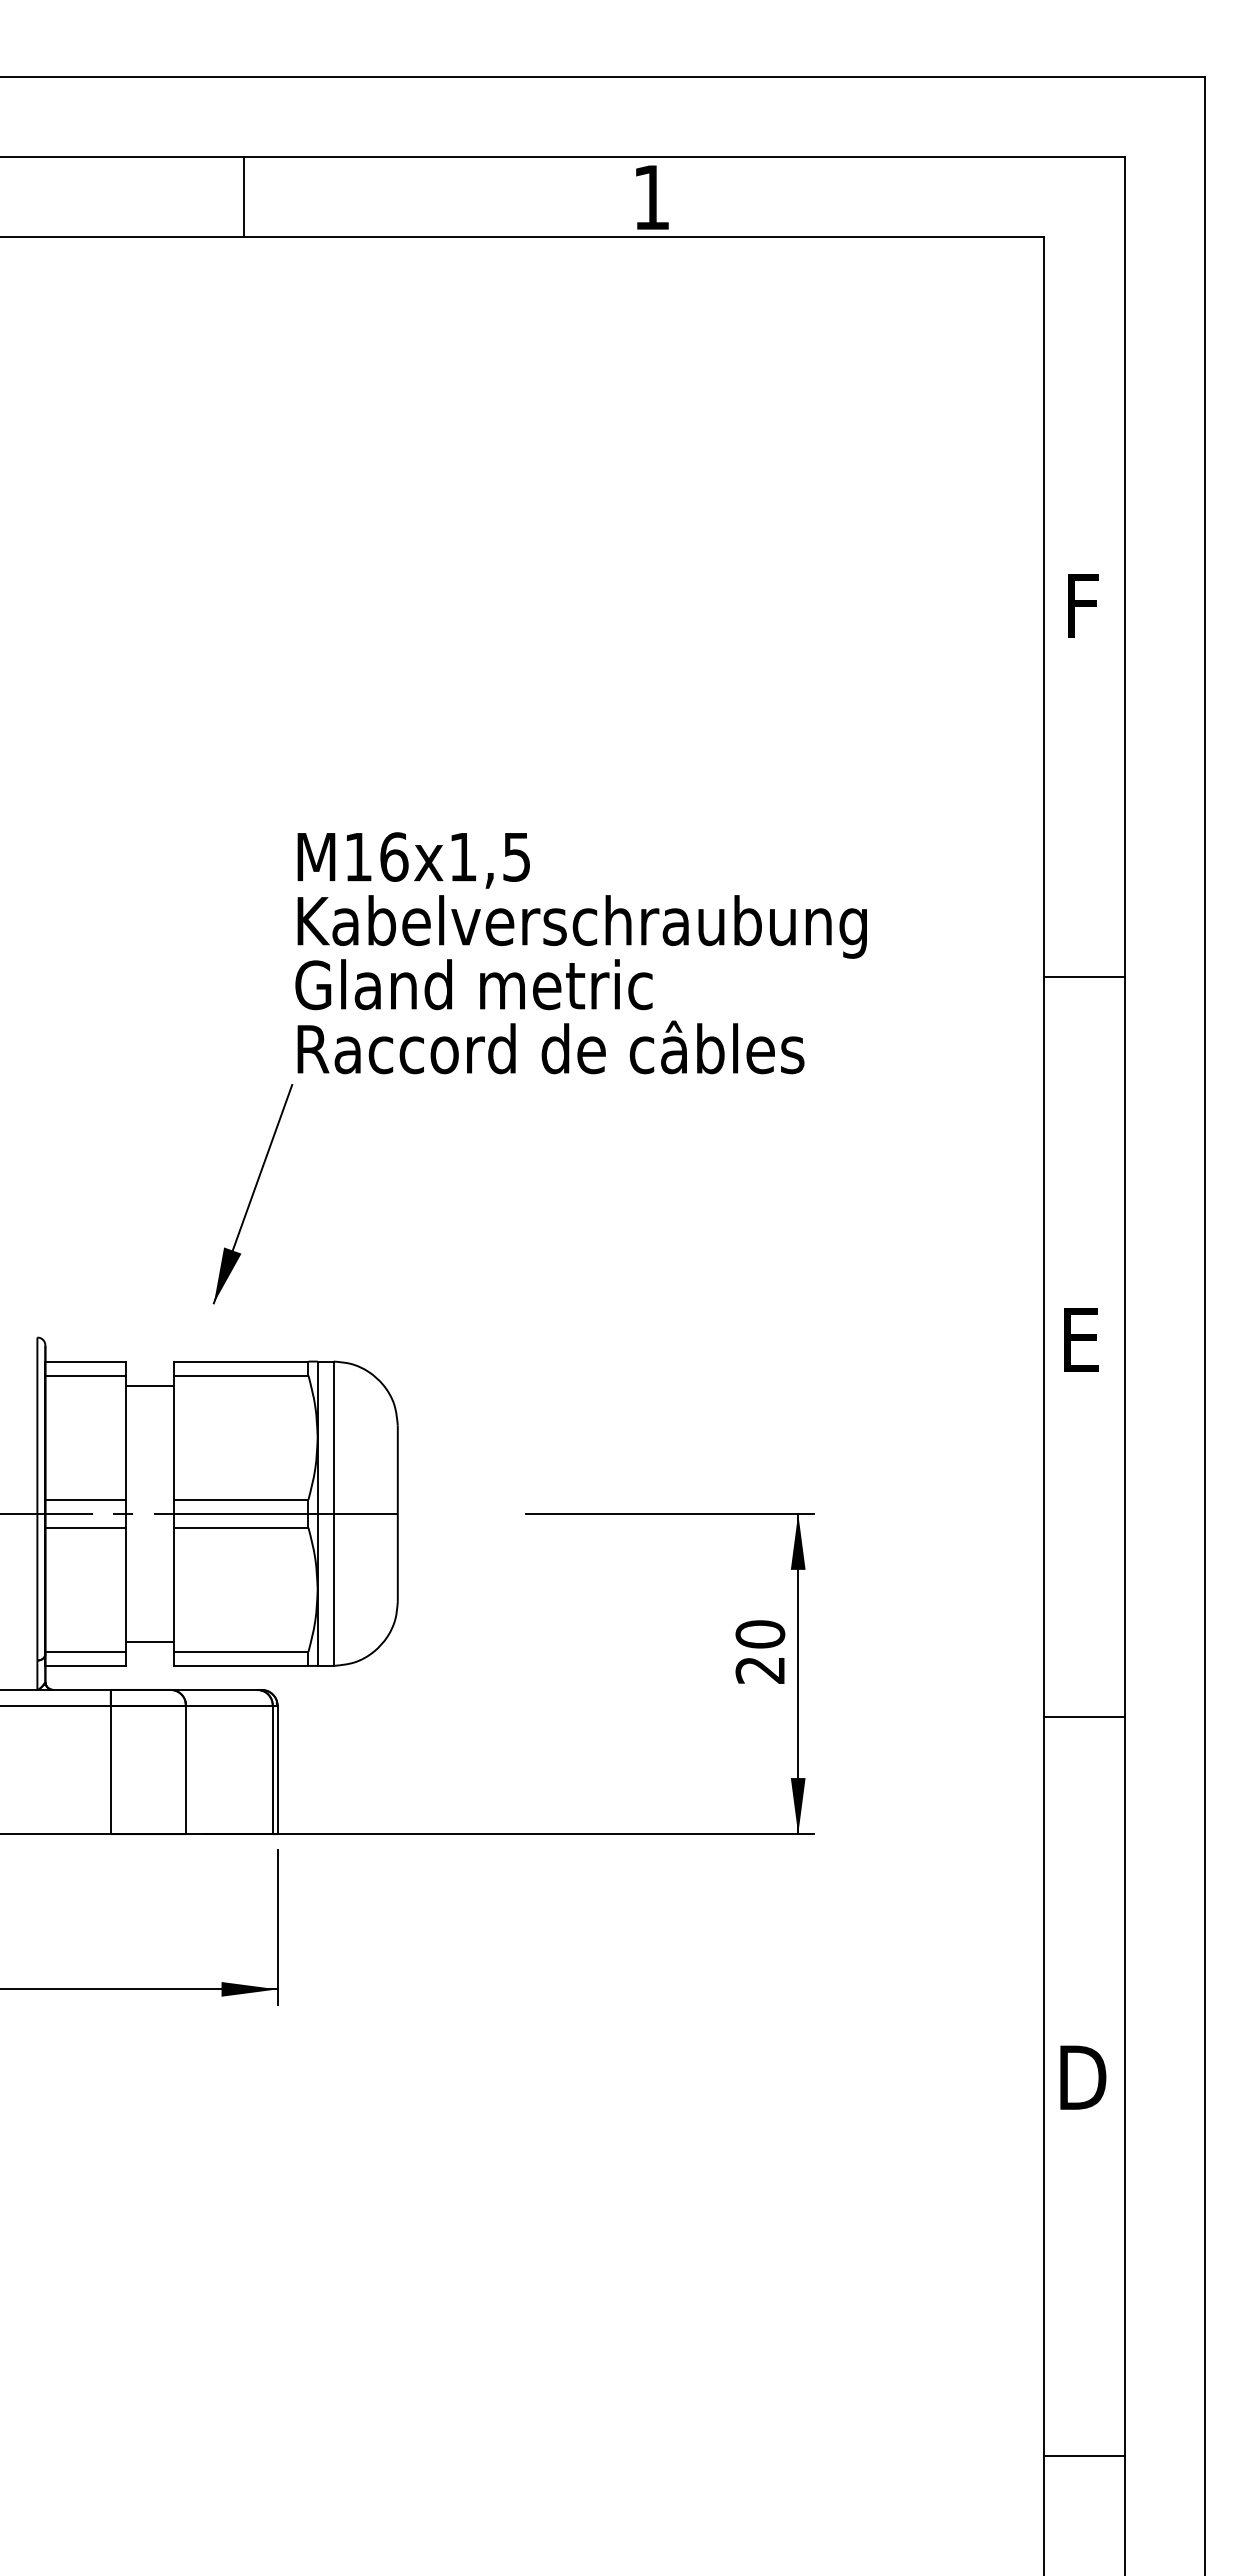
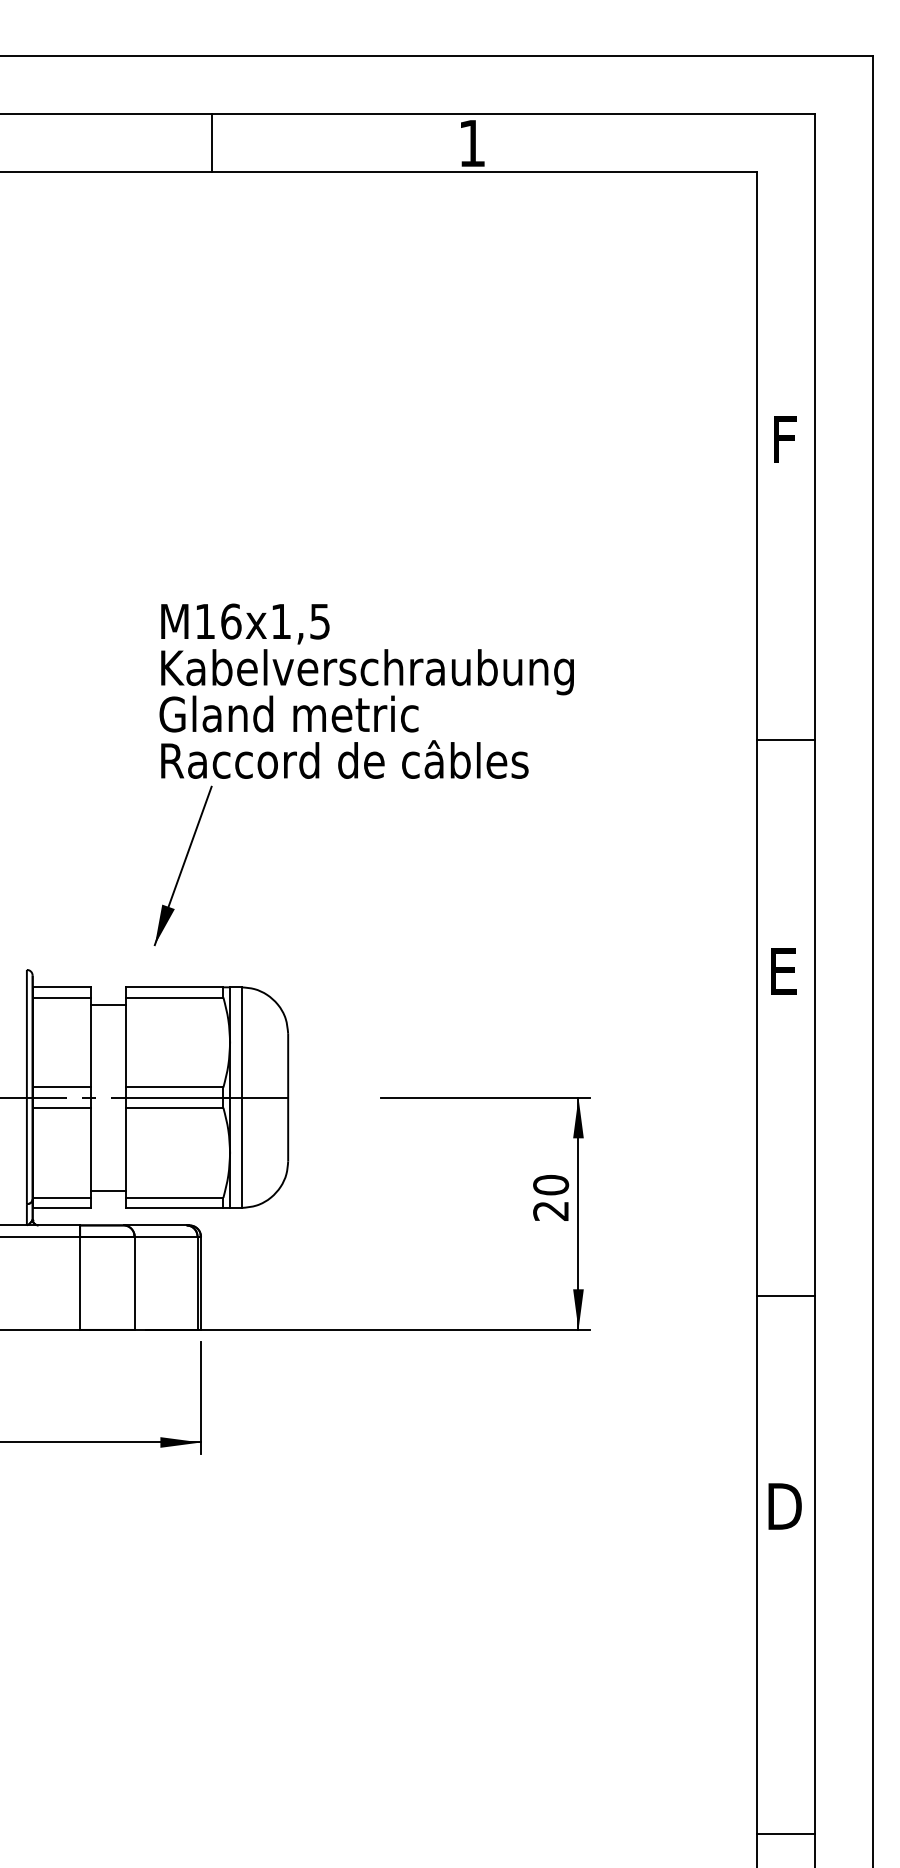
line: (243, 197) -> (211, 143), moved
part: (582, 945) -> (367, 685), moved
line: (1084, 977) -> (786, 740), moved
line: (1084, 1716) -> (786, 1296), moved
line: (1084, 2456) -> (786, 1834), moved

